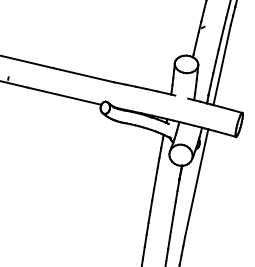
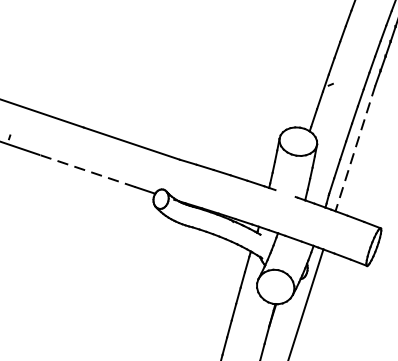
line: (222, 65) -> (356, 148), solid -> dashed
line: (57, 94) -> (86, 170), solid -> dashed

